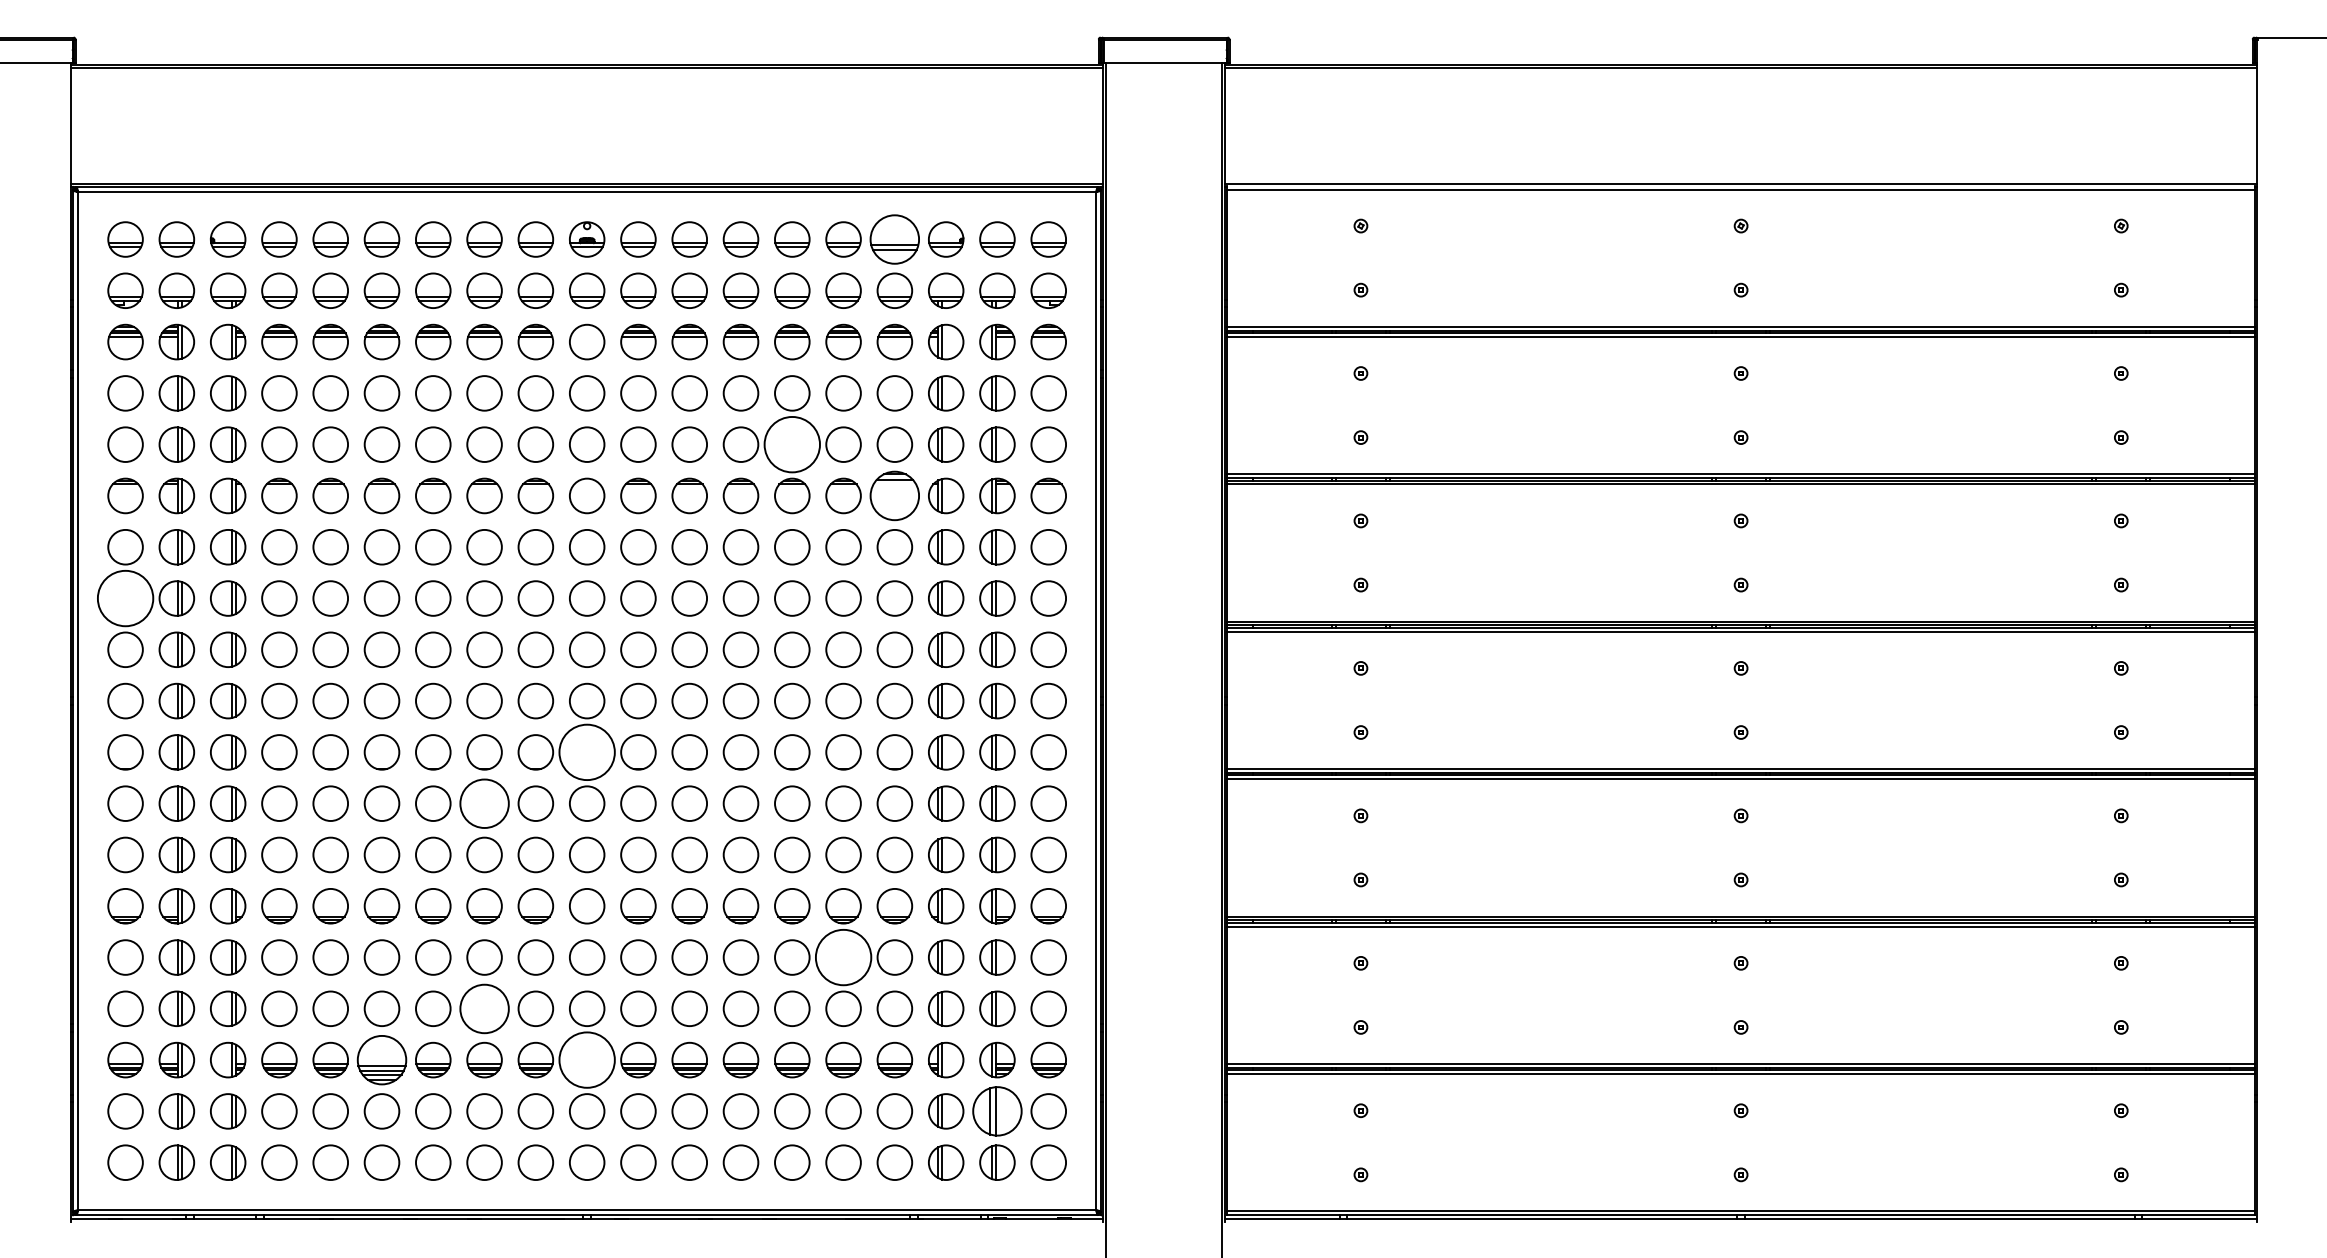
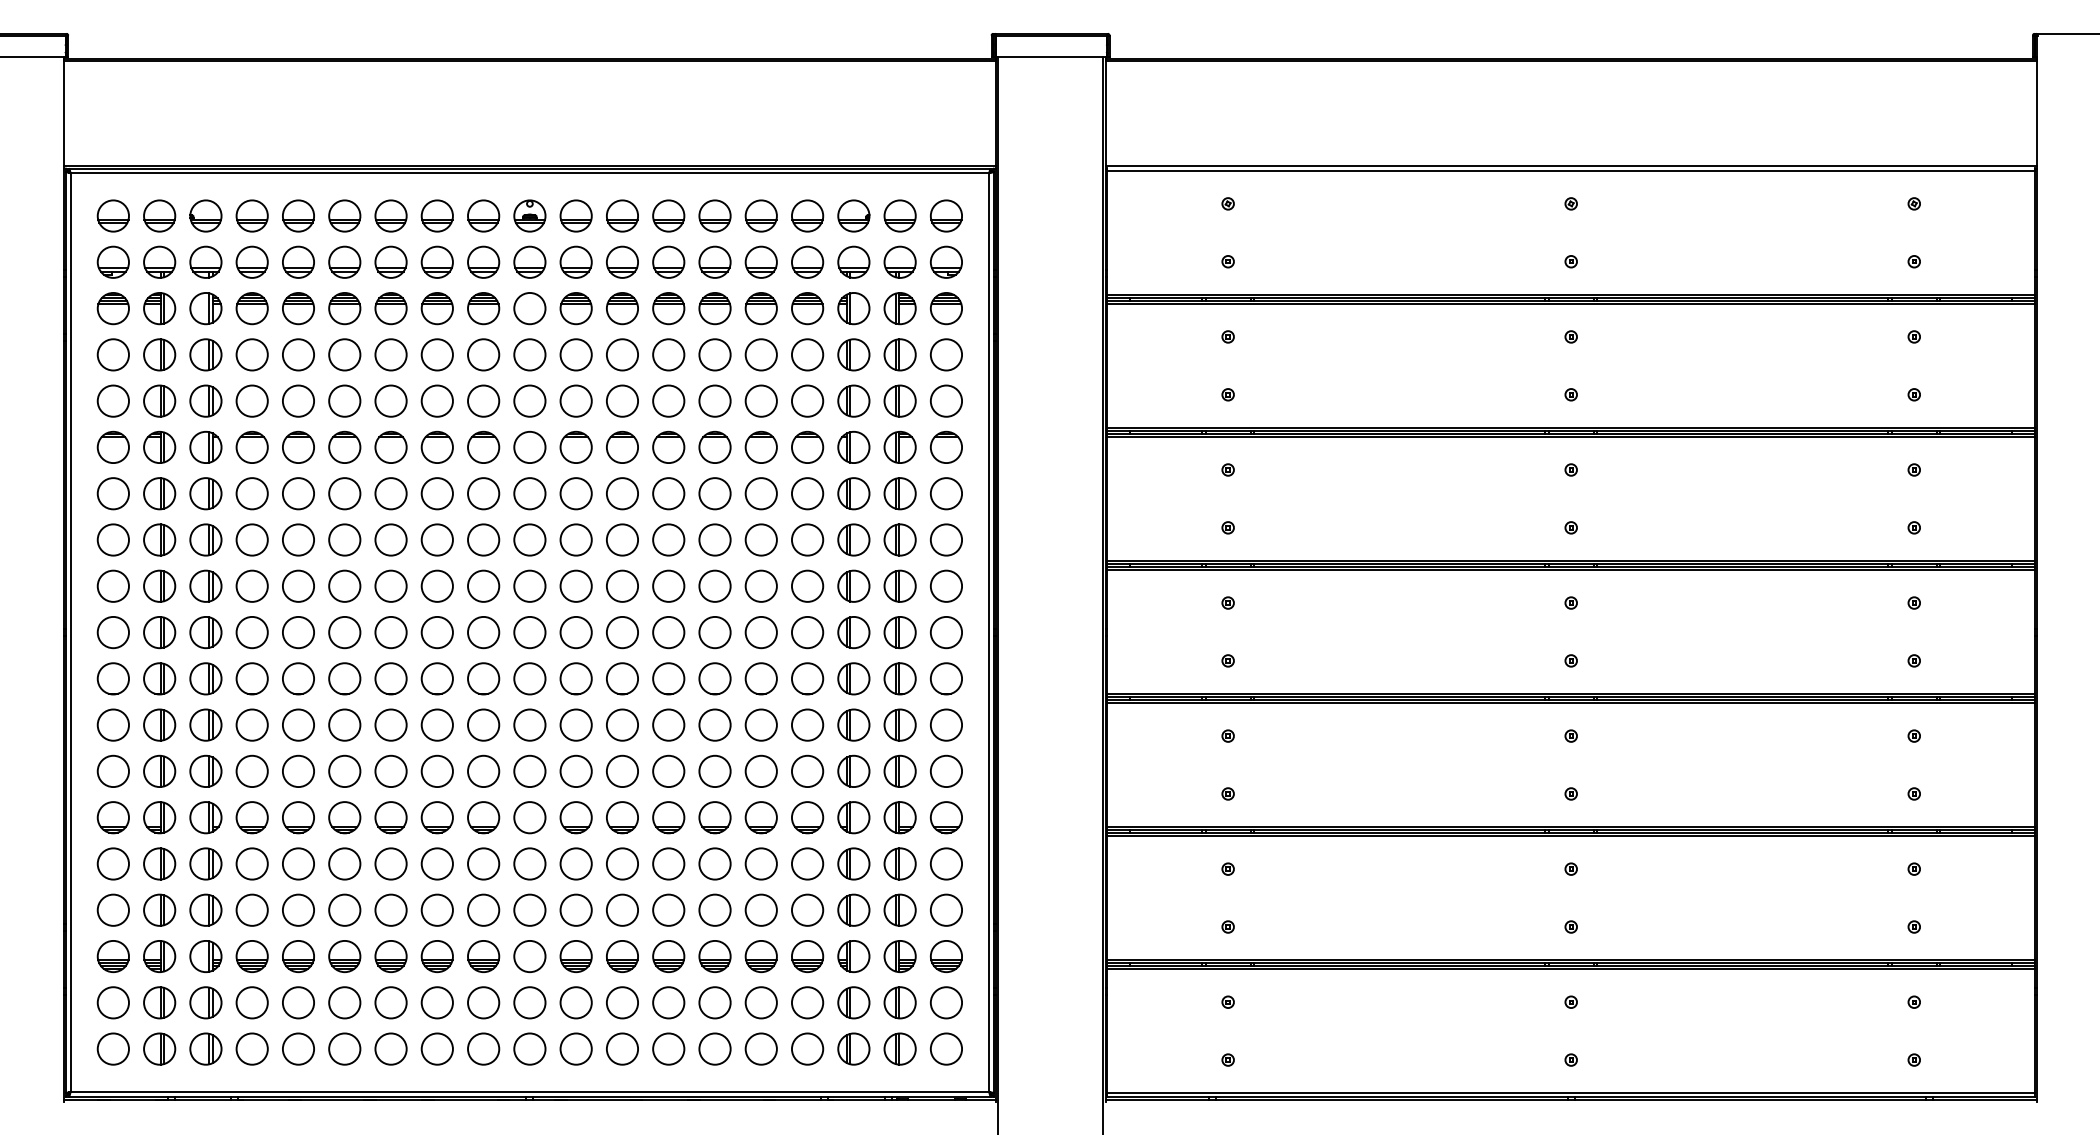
part: (894, 239) -> (807, 216), size x0.71
circle: (792, 444) -> (715, 401), size x0.62
part: (894, 495) -> (807, 447), size x0.71
circle: (125, 598) -> (113, 539), size x0.62
circle: (586, 752) -> (529, 678), size x0.62
circle: (484, 803) -> (437, 724), size x0.71
circle: (843, 957) -> (761, 863), size x0.62
circle: (484, 1008) -> (437, 909), size x0.71
part: (381, 1059) -> (344, 955), size x0.71
circle: (586, 1059) -> (529, 955), size x0.62
part: (997, 1111) -> (900, 1002), size x0.71

